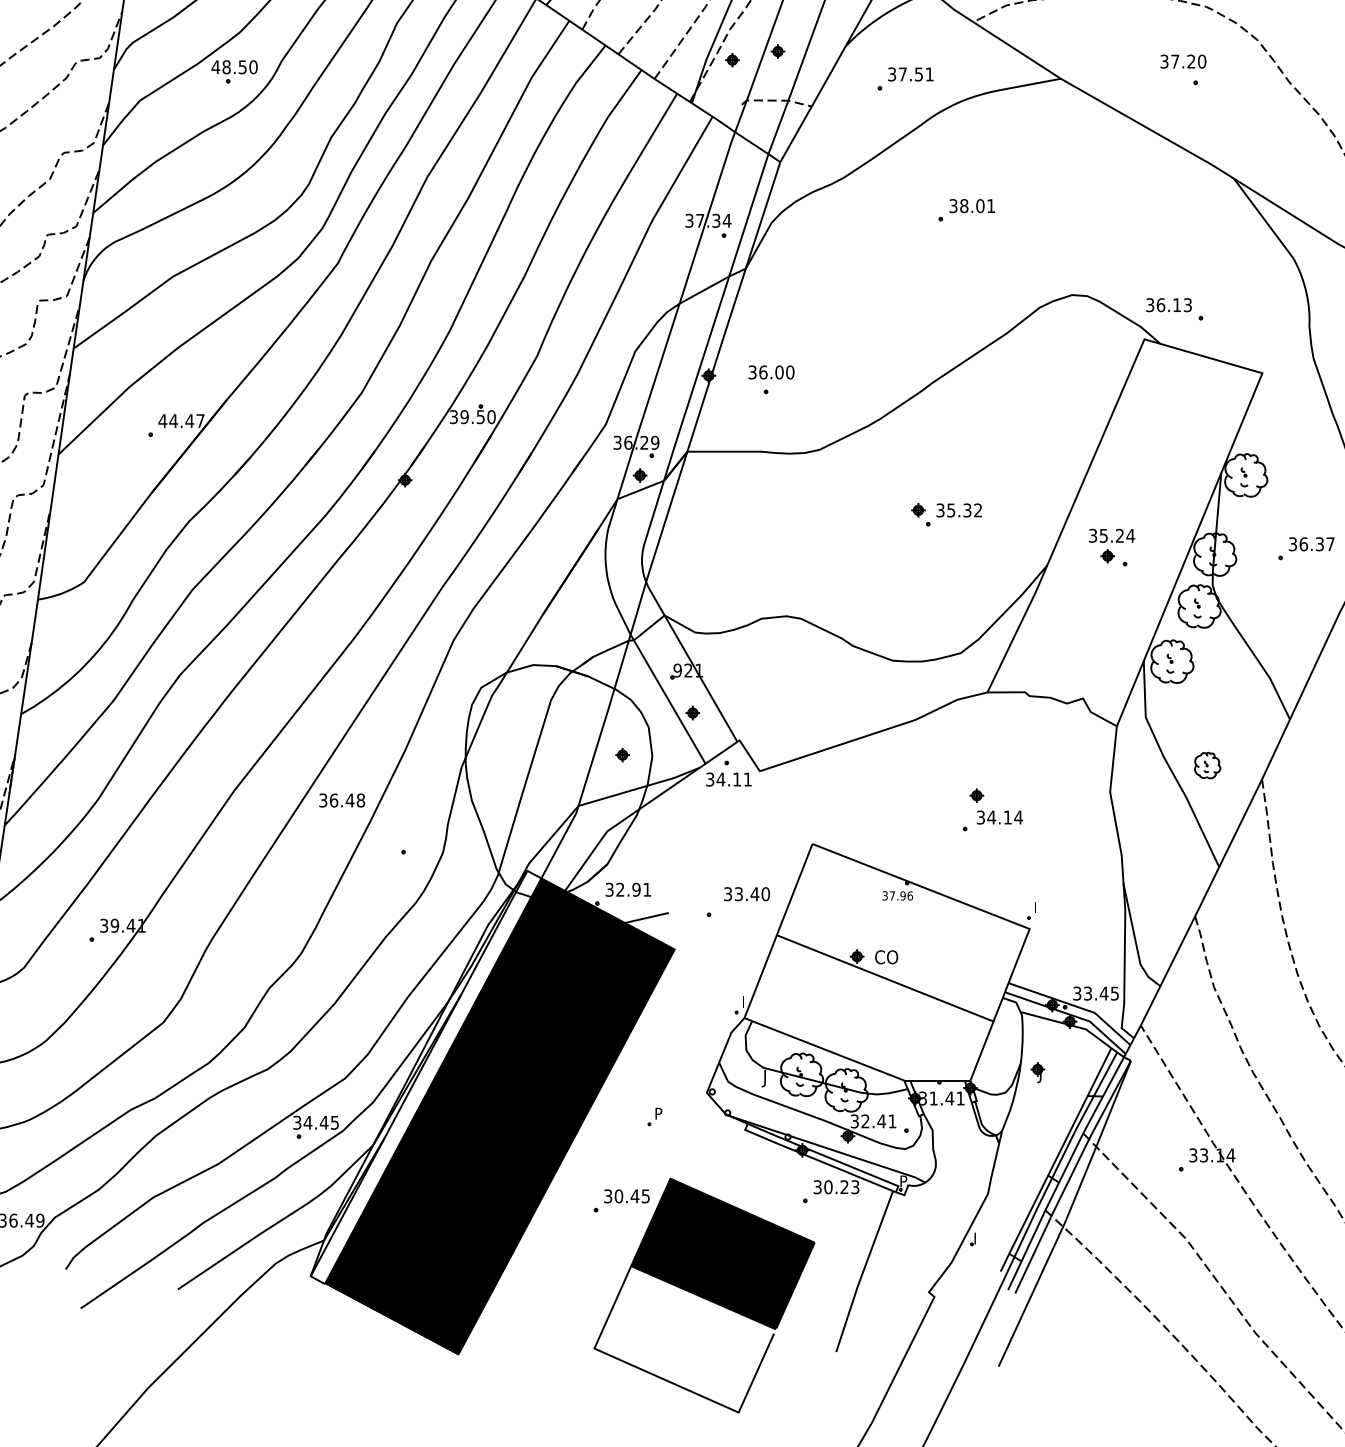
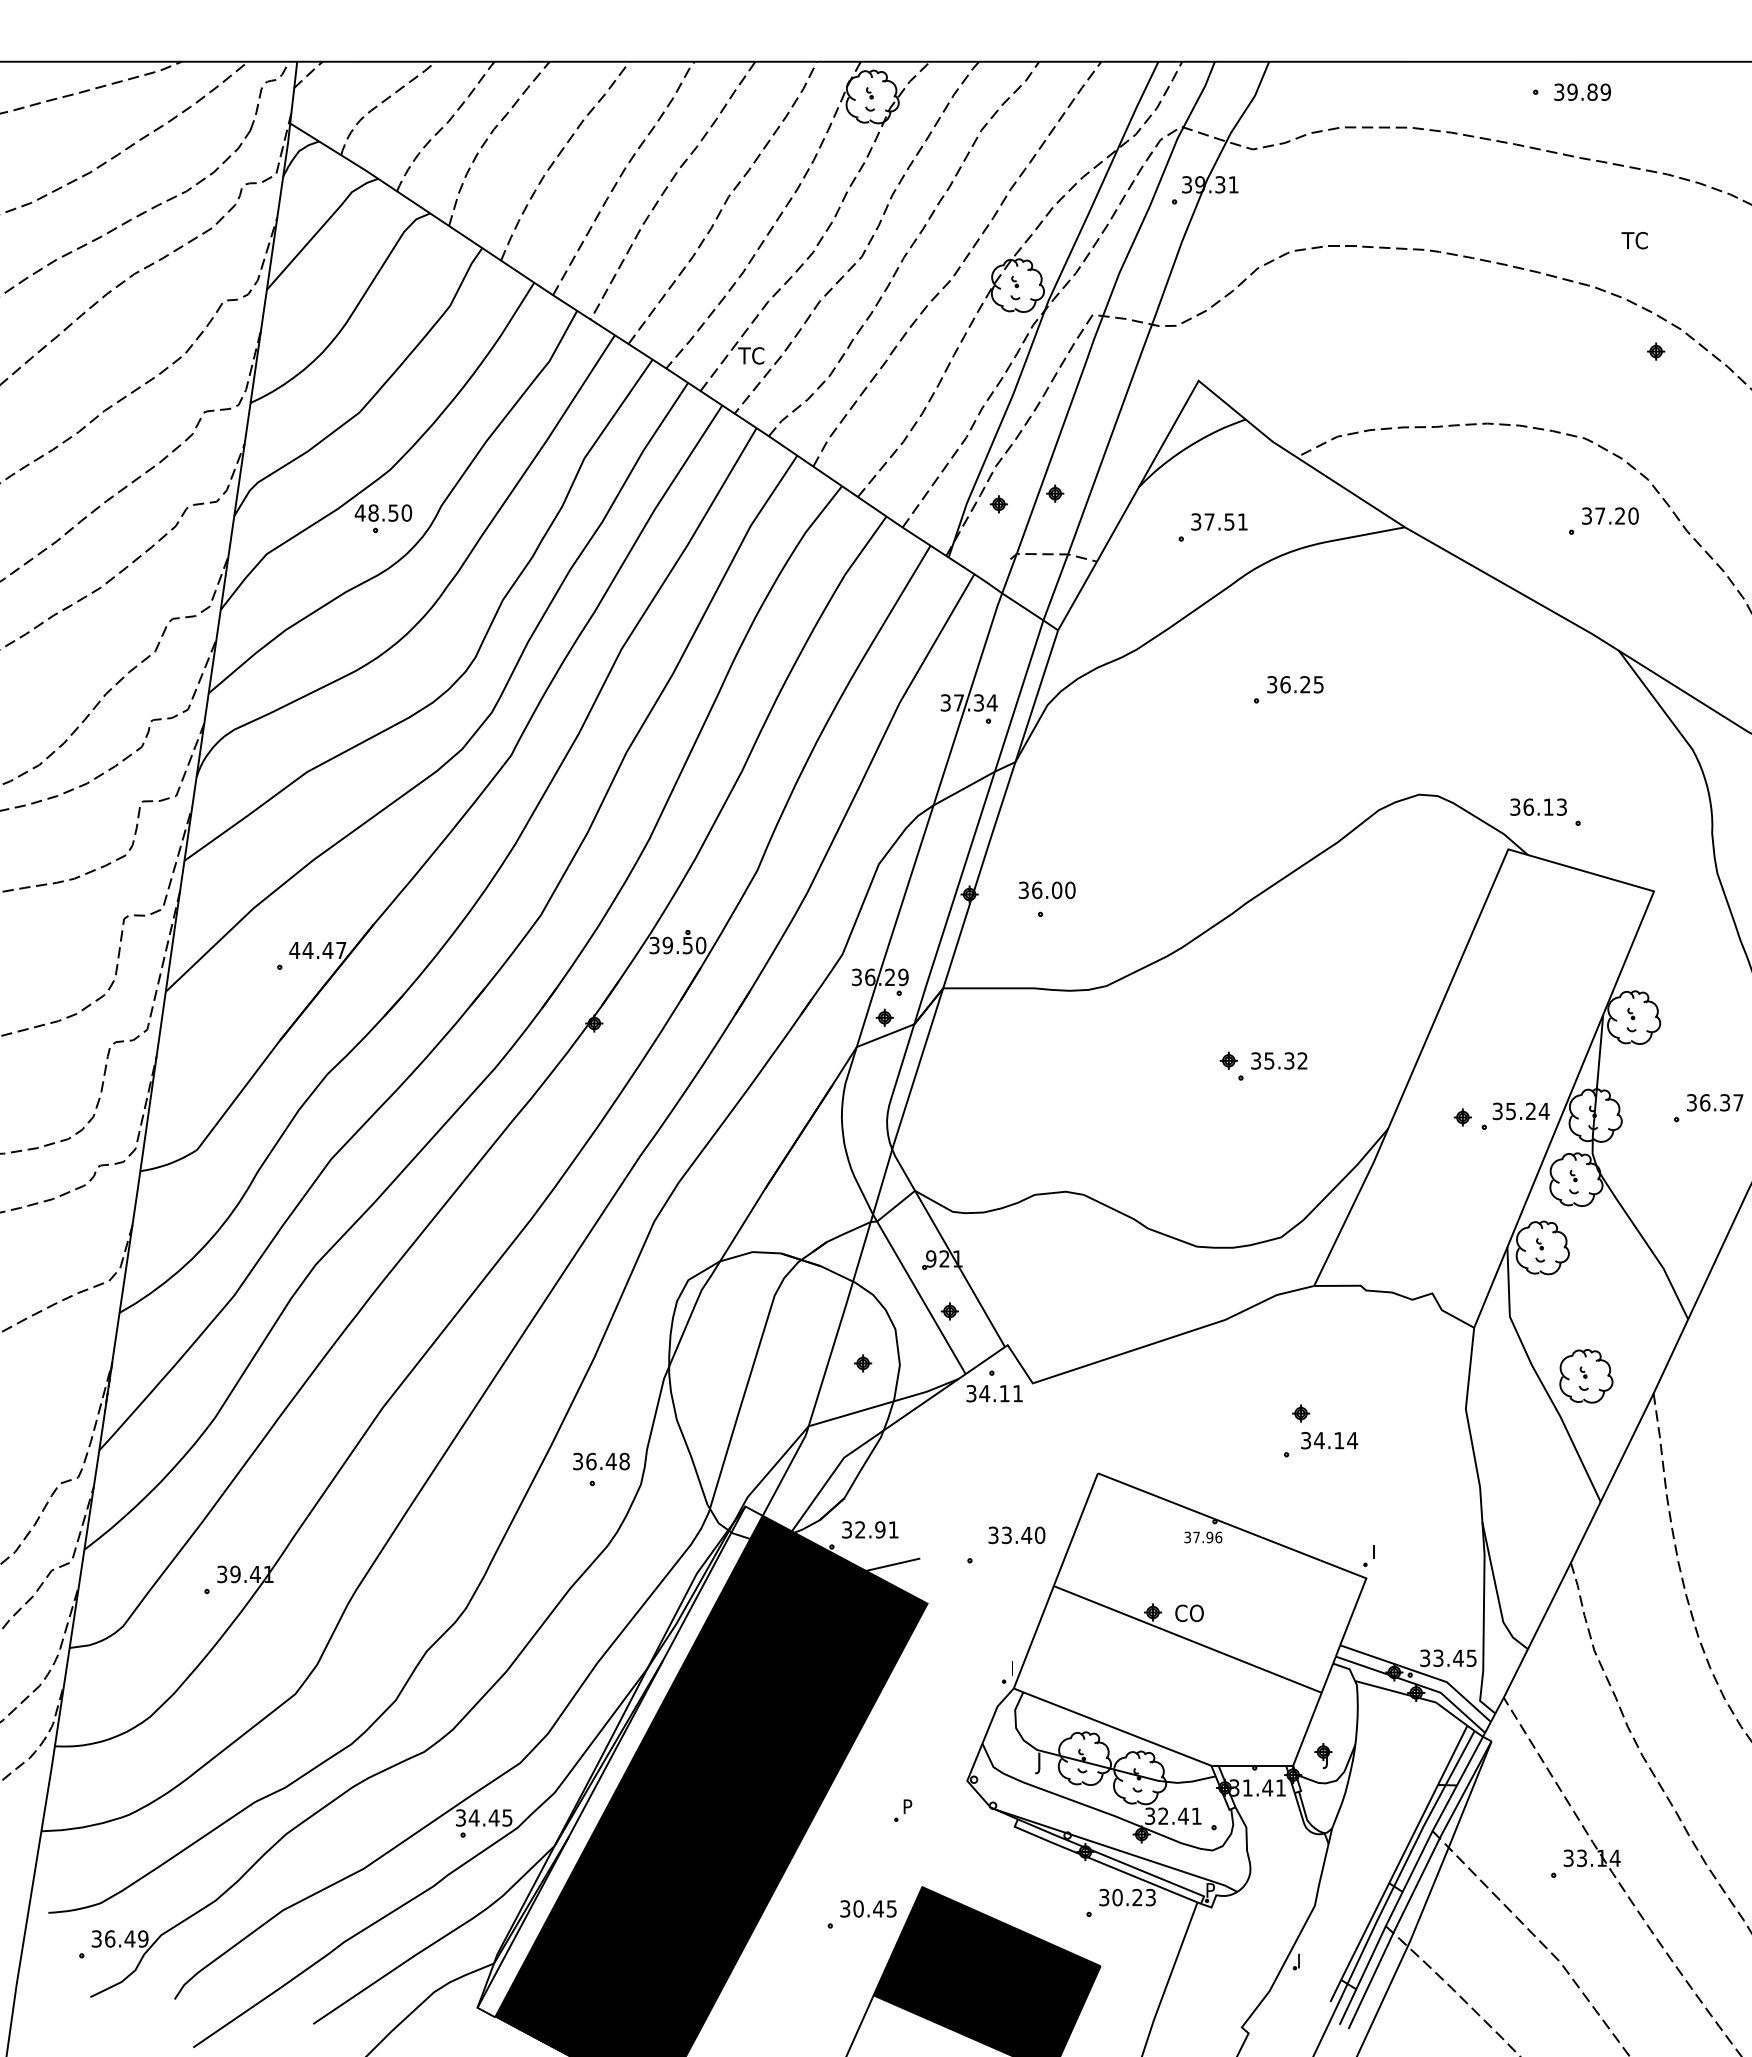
text: (1183, 61) -> (1610, 515), moved
text: (977, 205) -> (1301, 684), 38.01 -> 36.25
text: (1111, 535) -> (1520, 1111), moved
part: (1207, 765) -> (1586, 1376), size x1.67
text: (342, 800) -> (601, 1461), moved
part: (1037, 1072) -> (1323, 1755), moved

